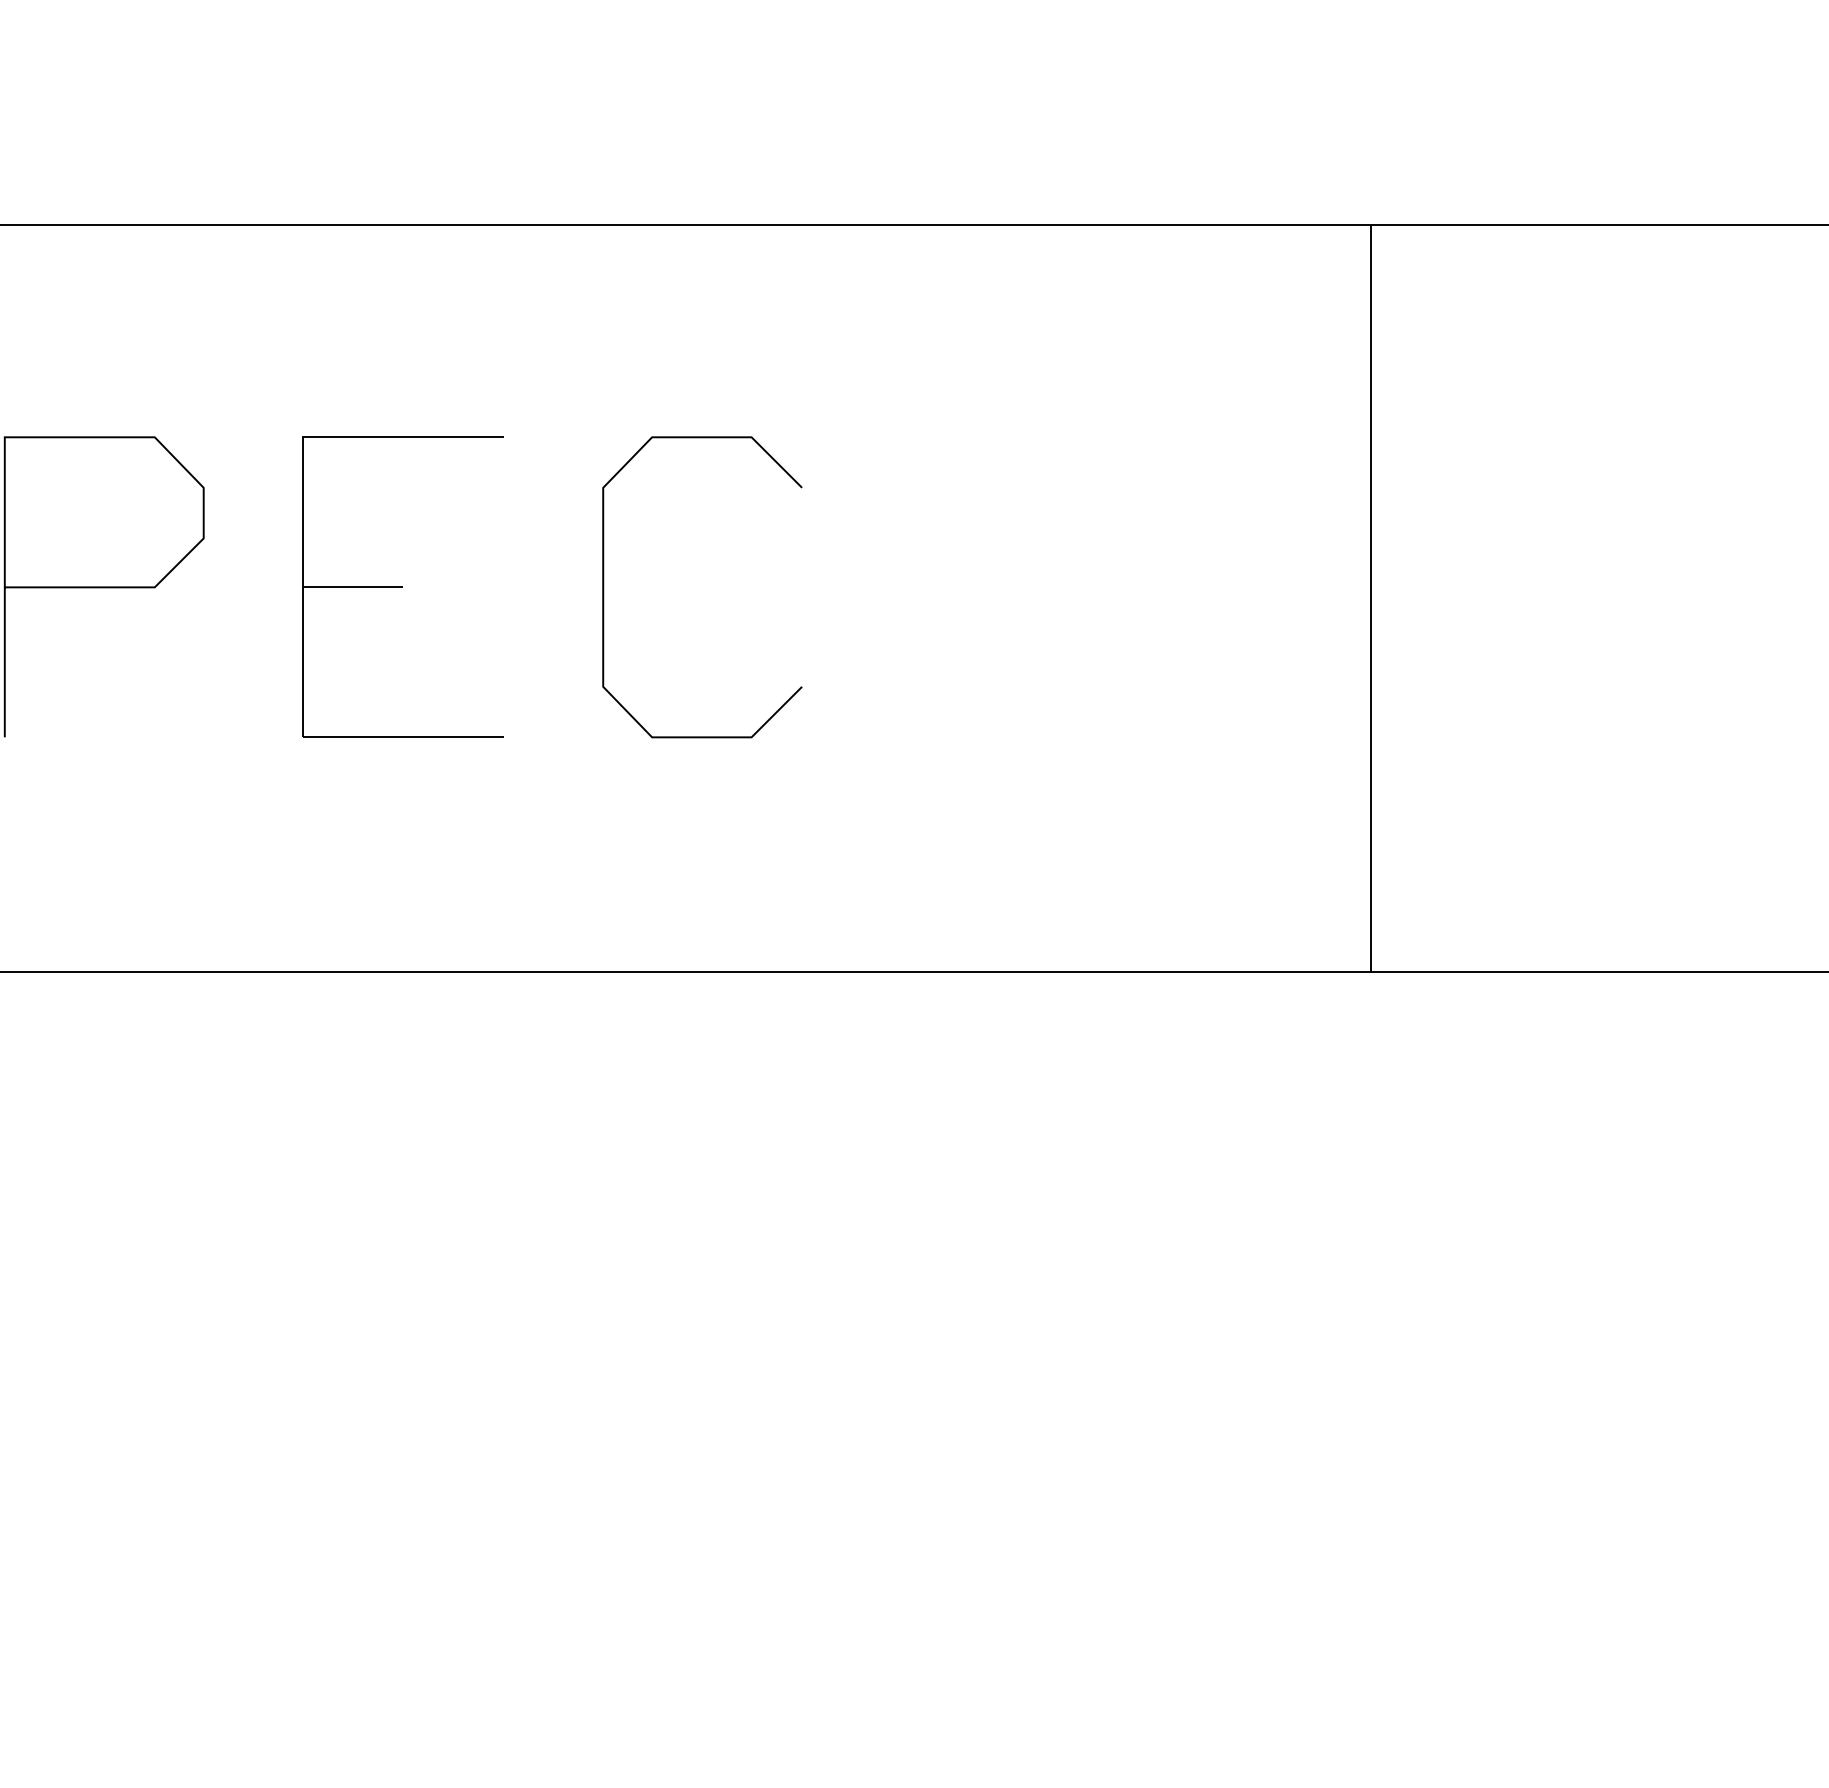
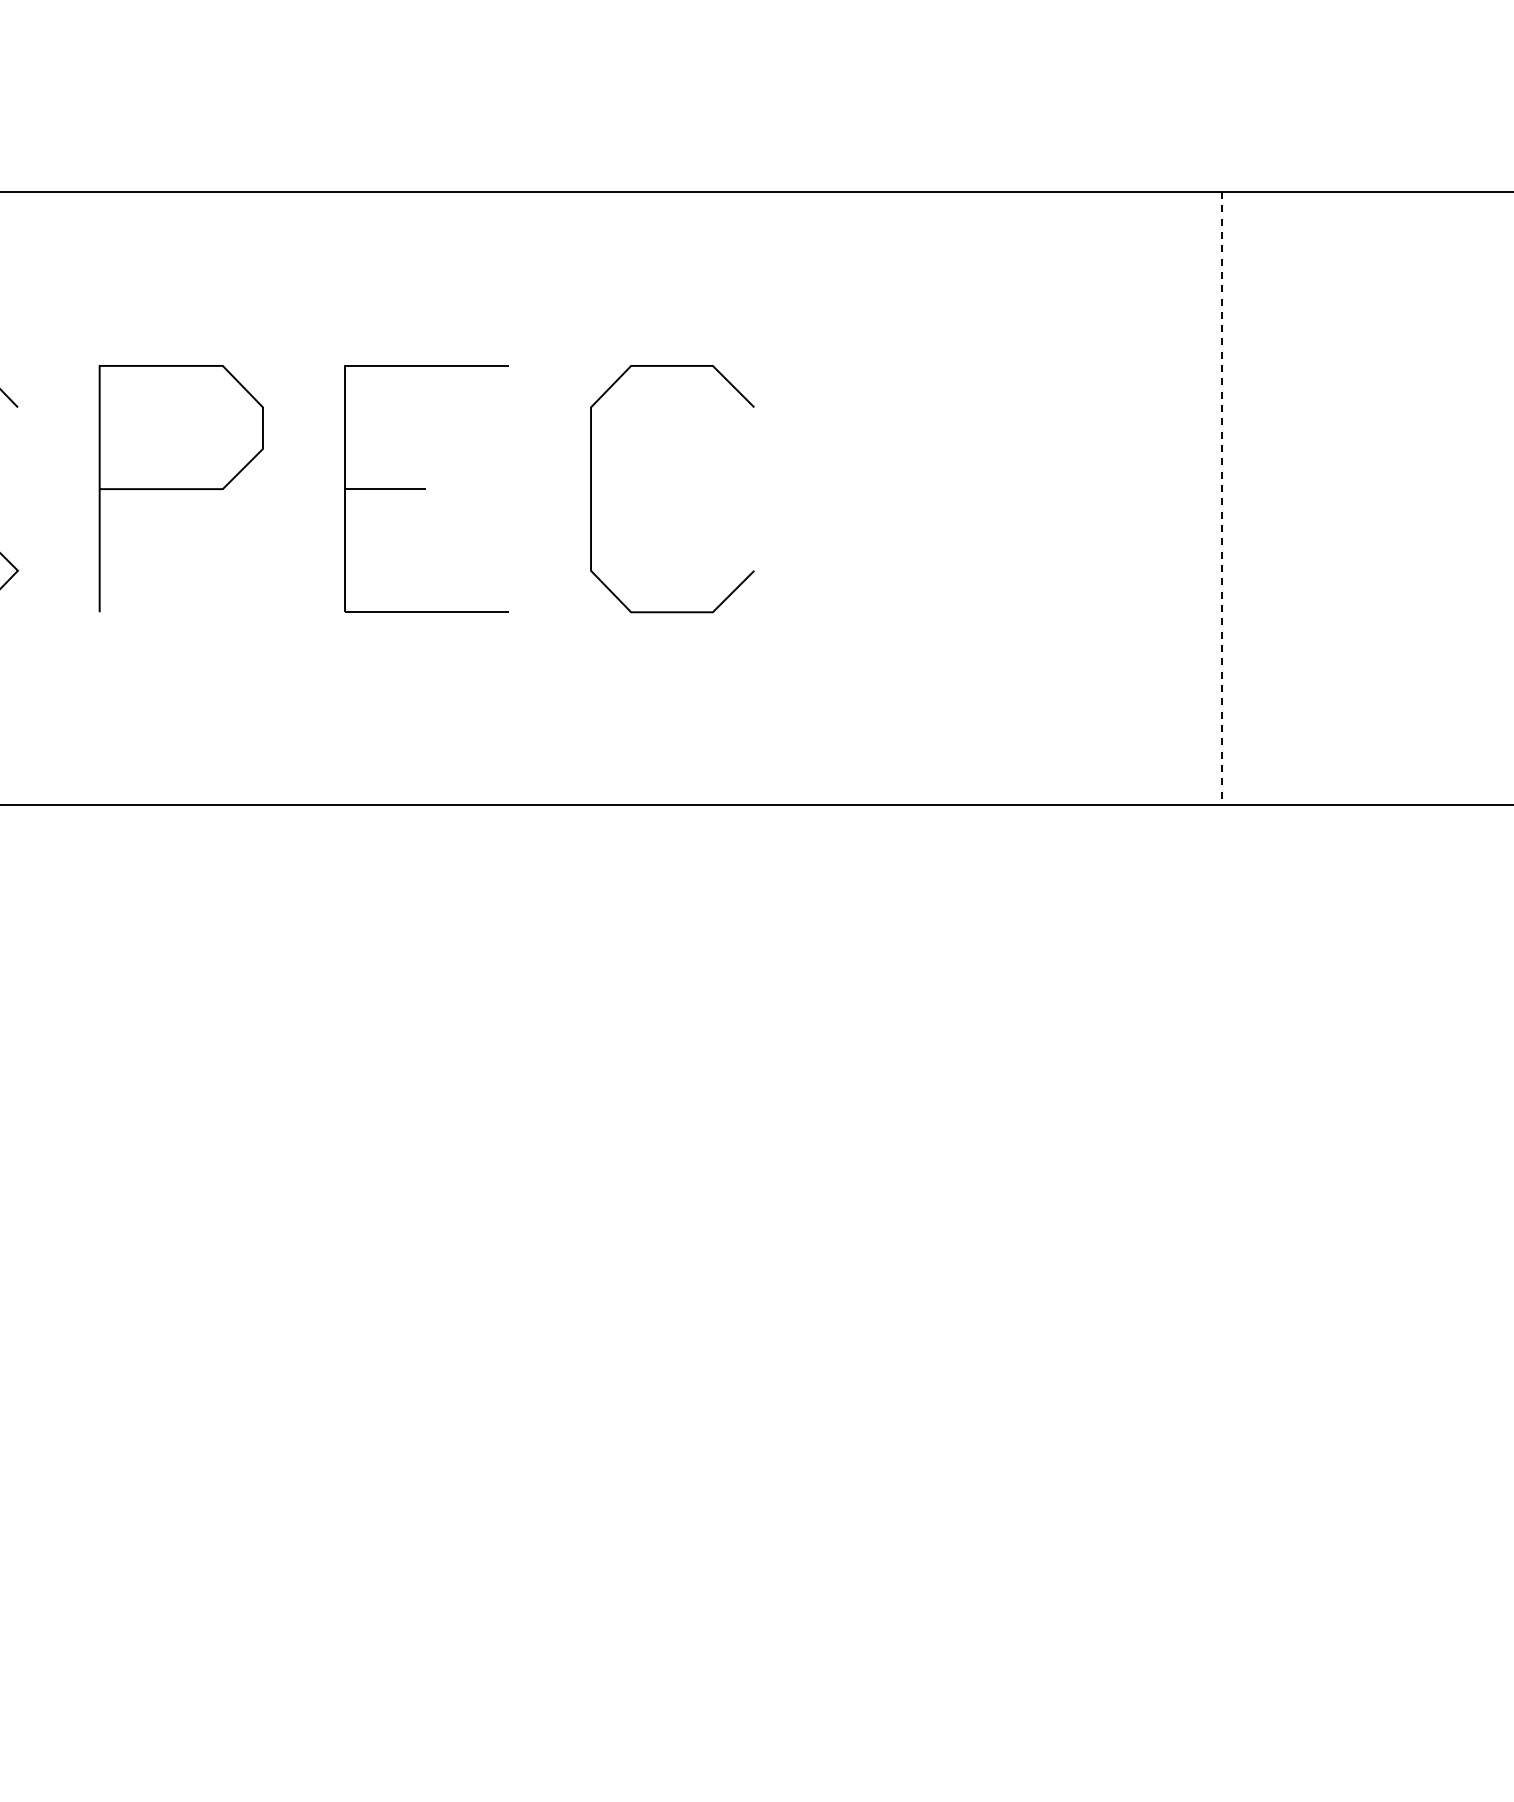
line: (1371, 598) -> (1221, 498), solid -> dashed

